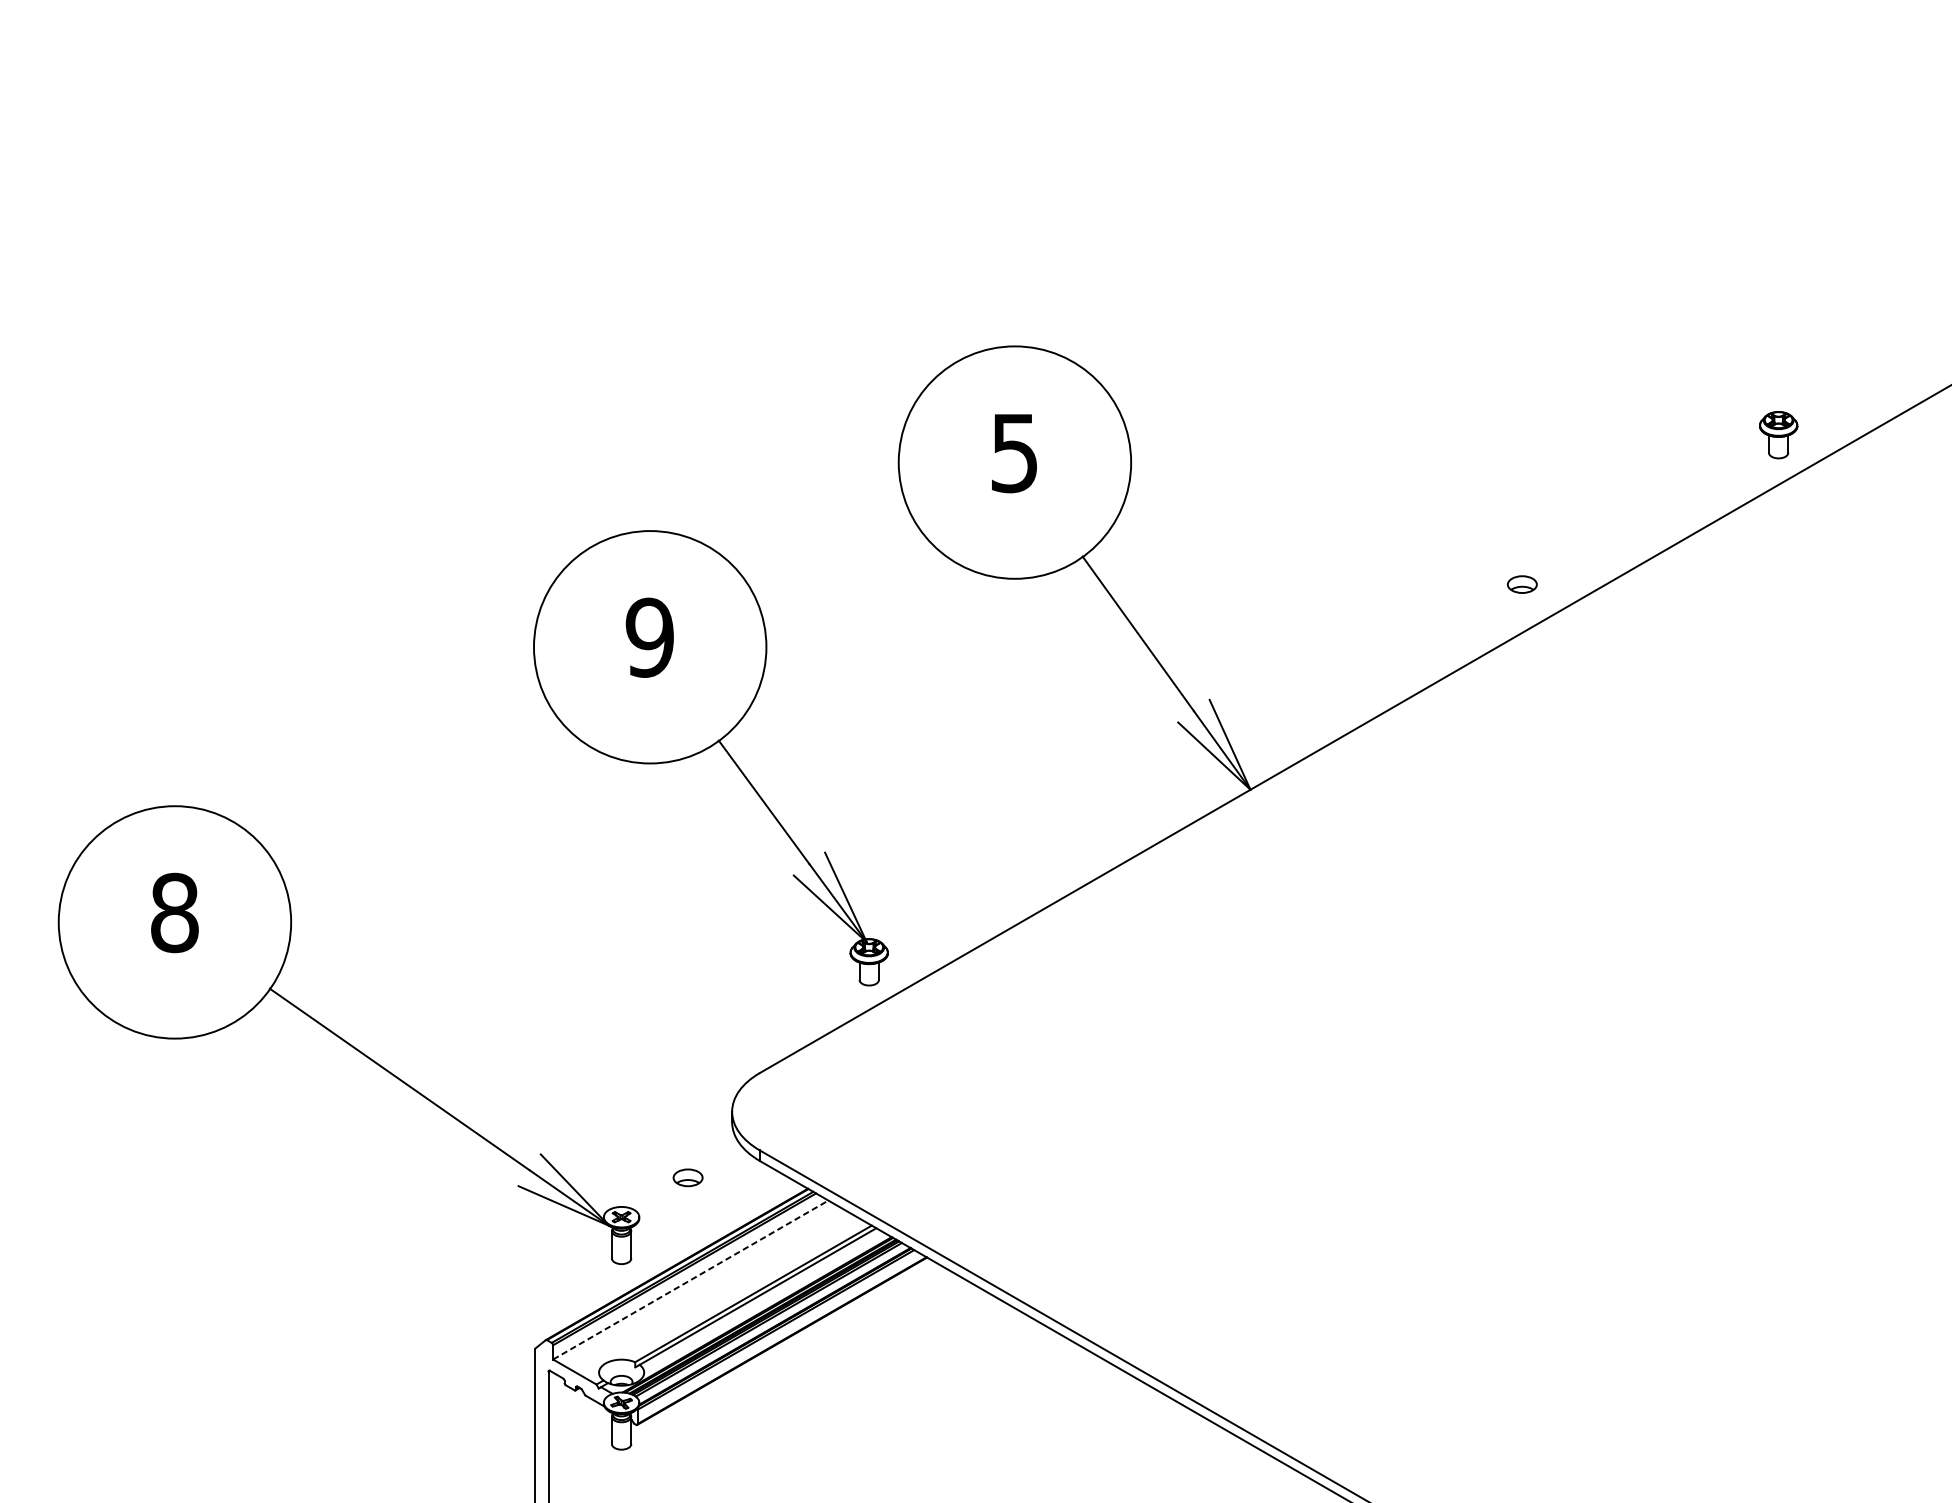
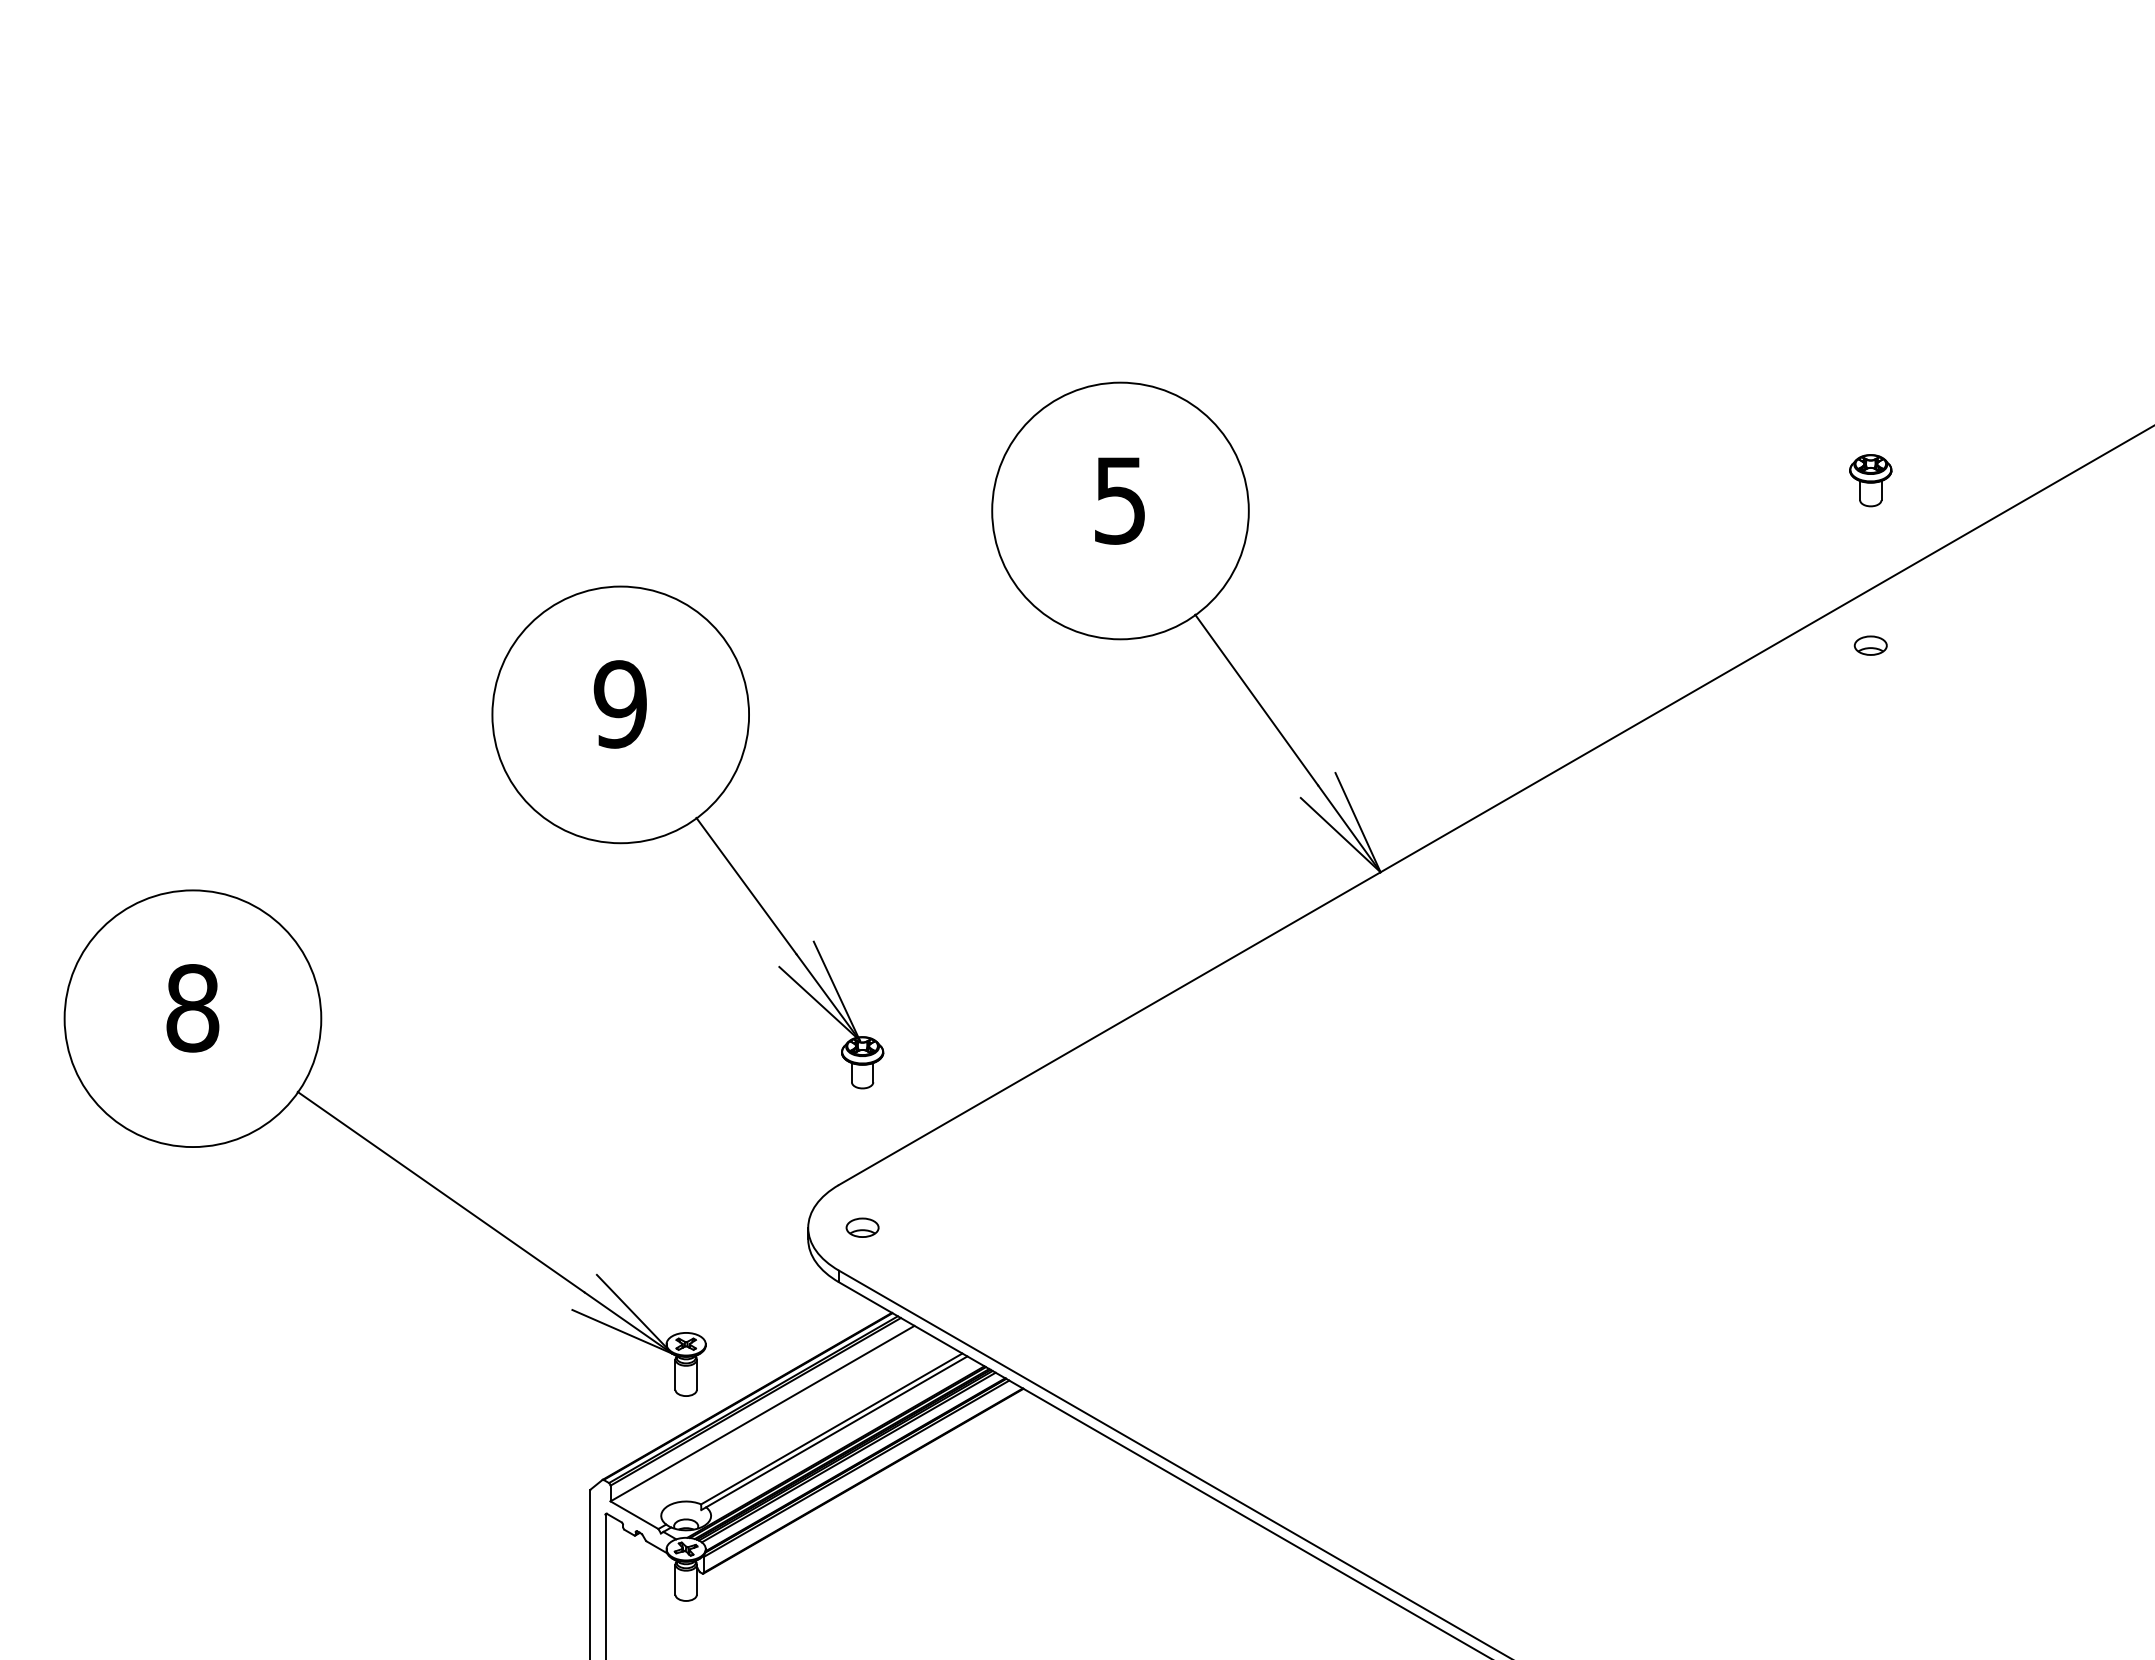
part: (1778, 434) -> (1870, 480), moved
part: (1522, 584) -> (1870, 645), moved
part: (706, 750) -> (682, 828), moved
part: (688, 1177) -> (862, 1227), moved
line: (690, 1279) -> (762, 1413), dashed -> solid

